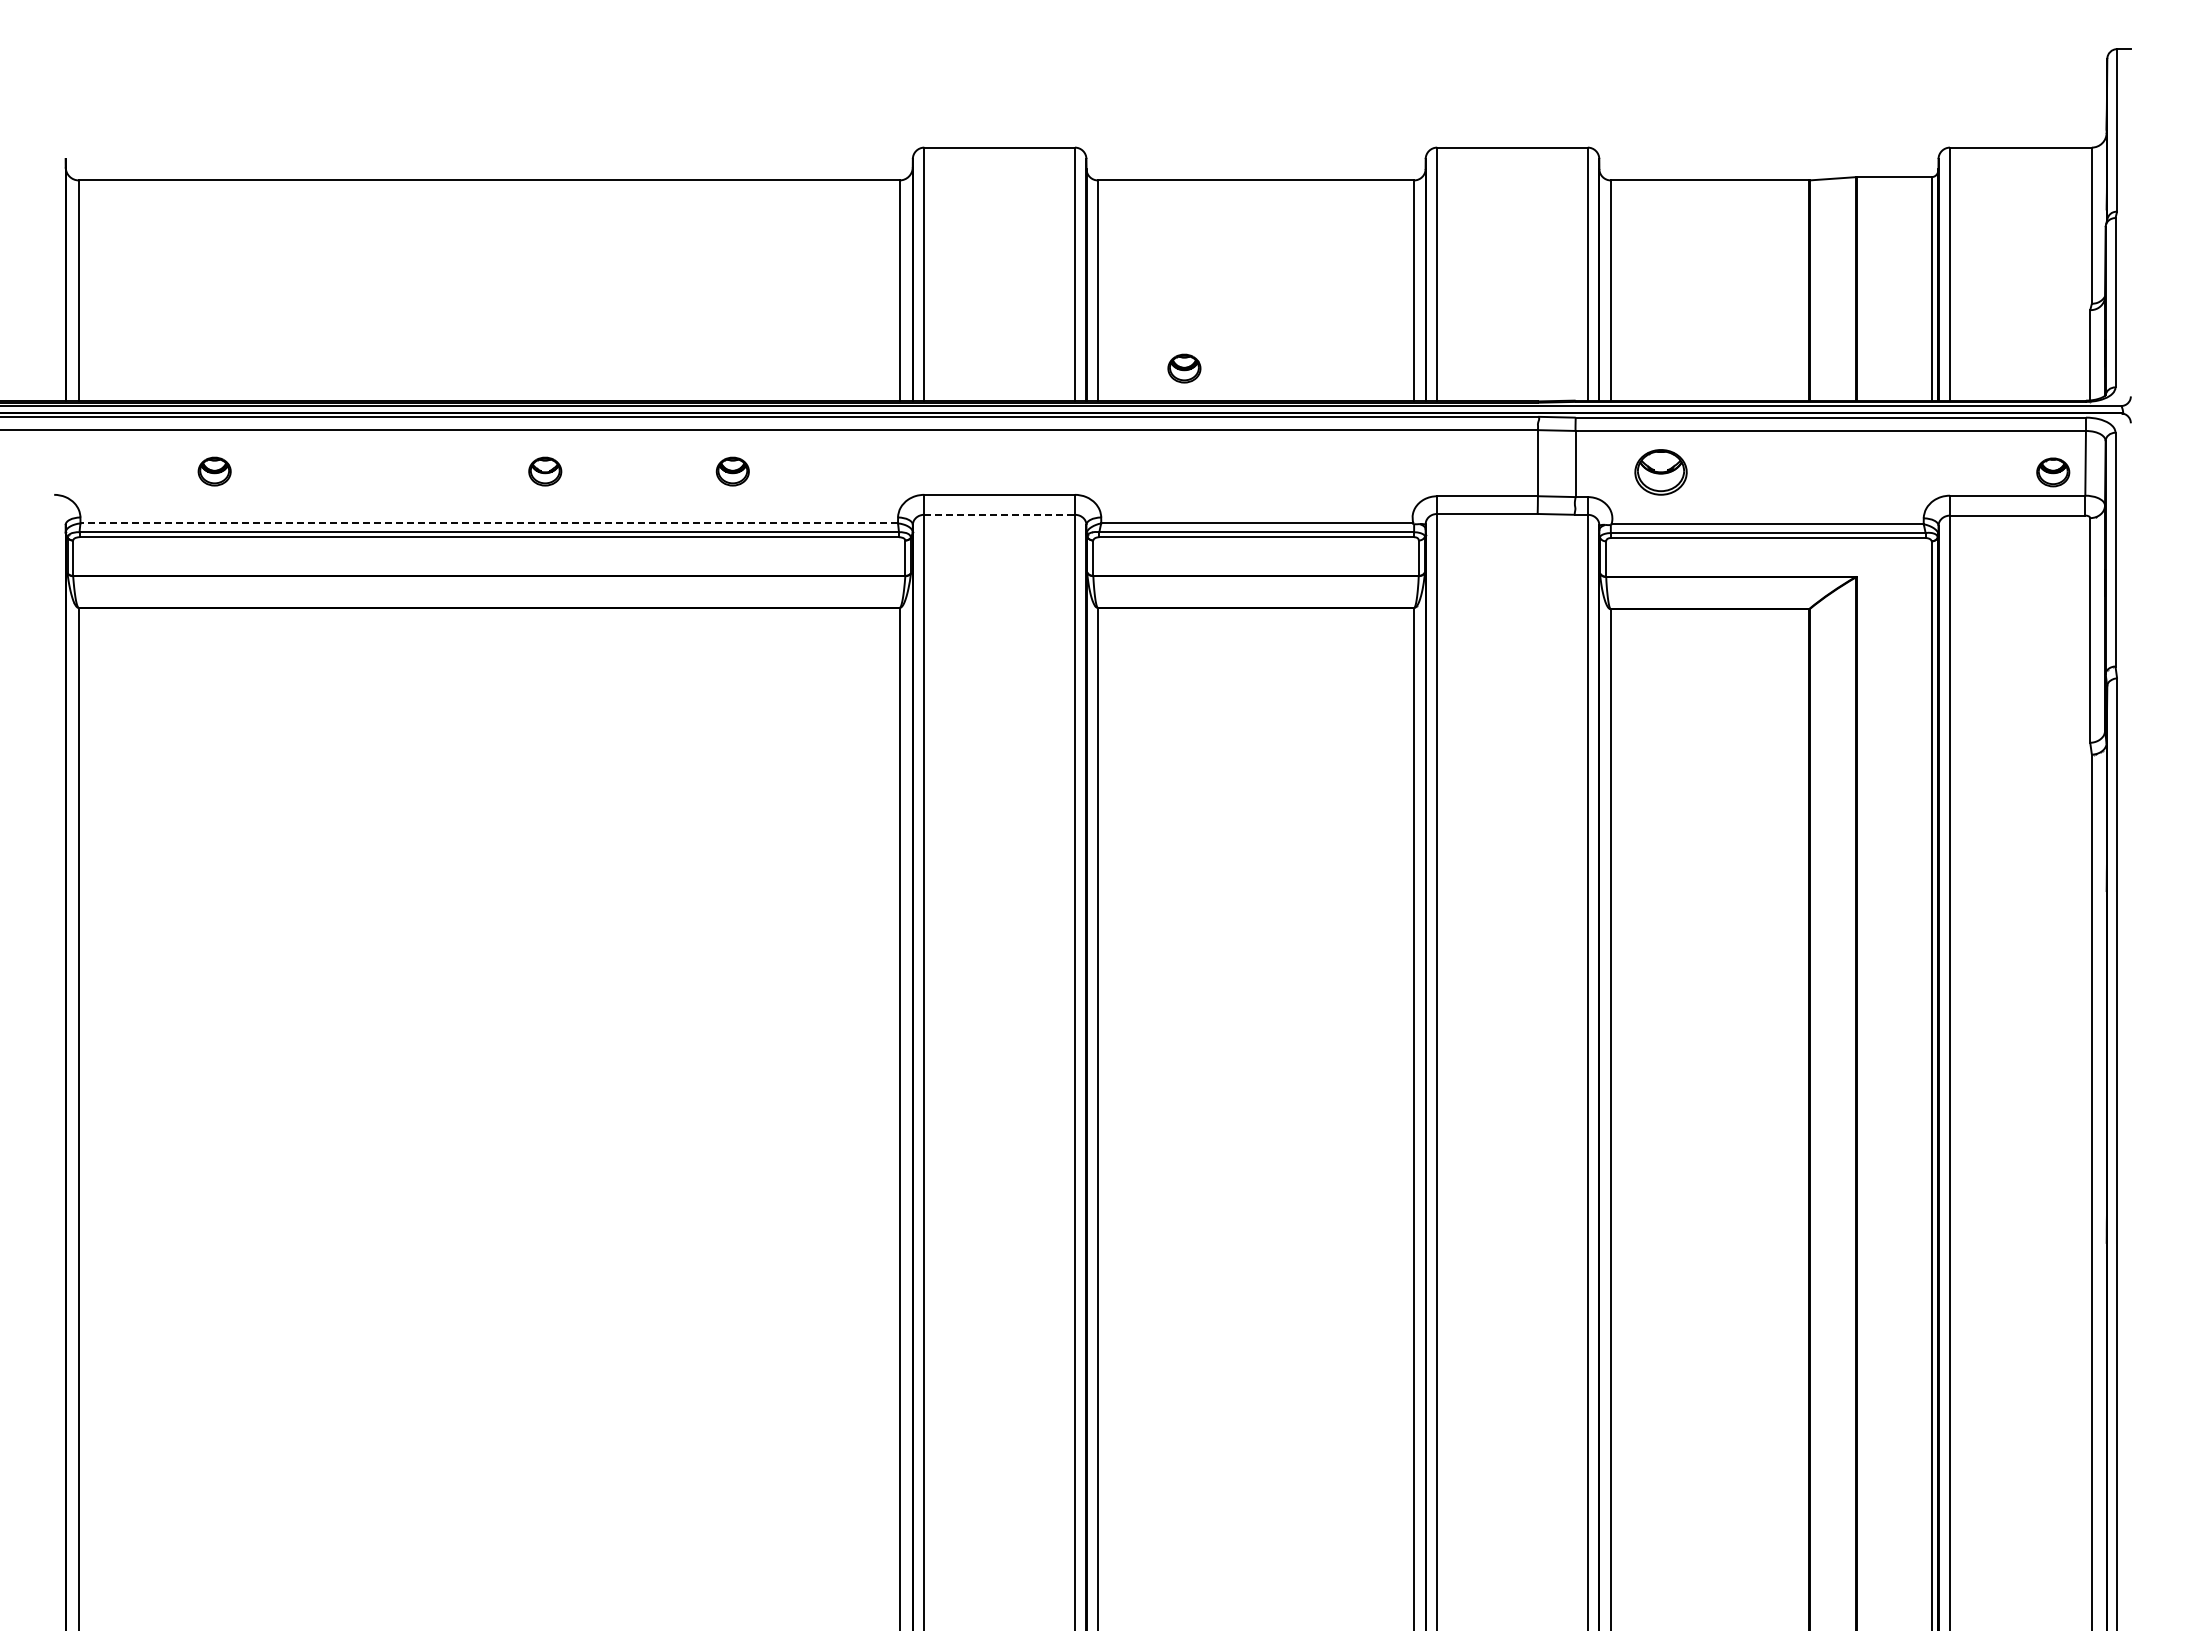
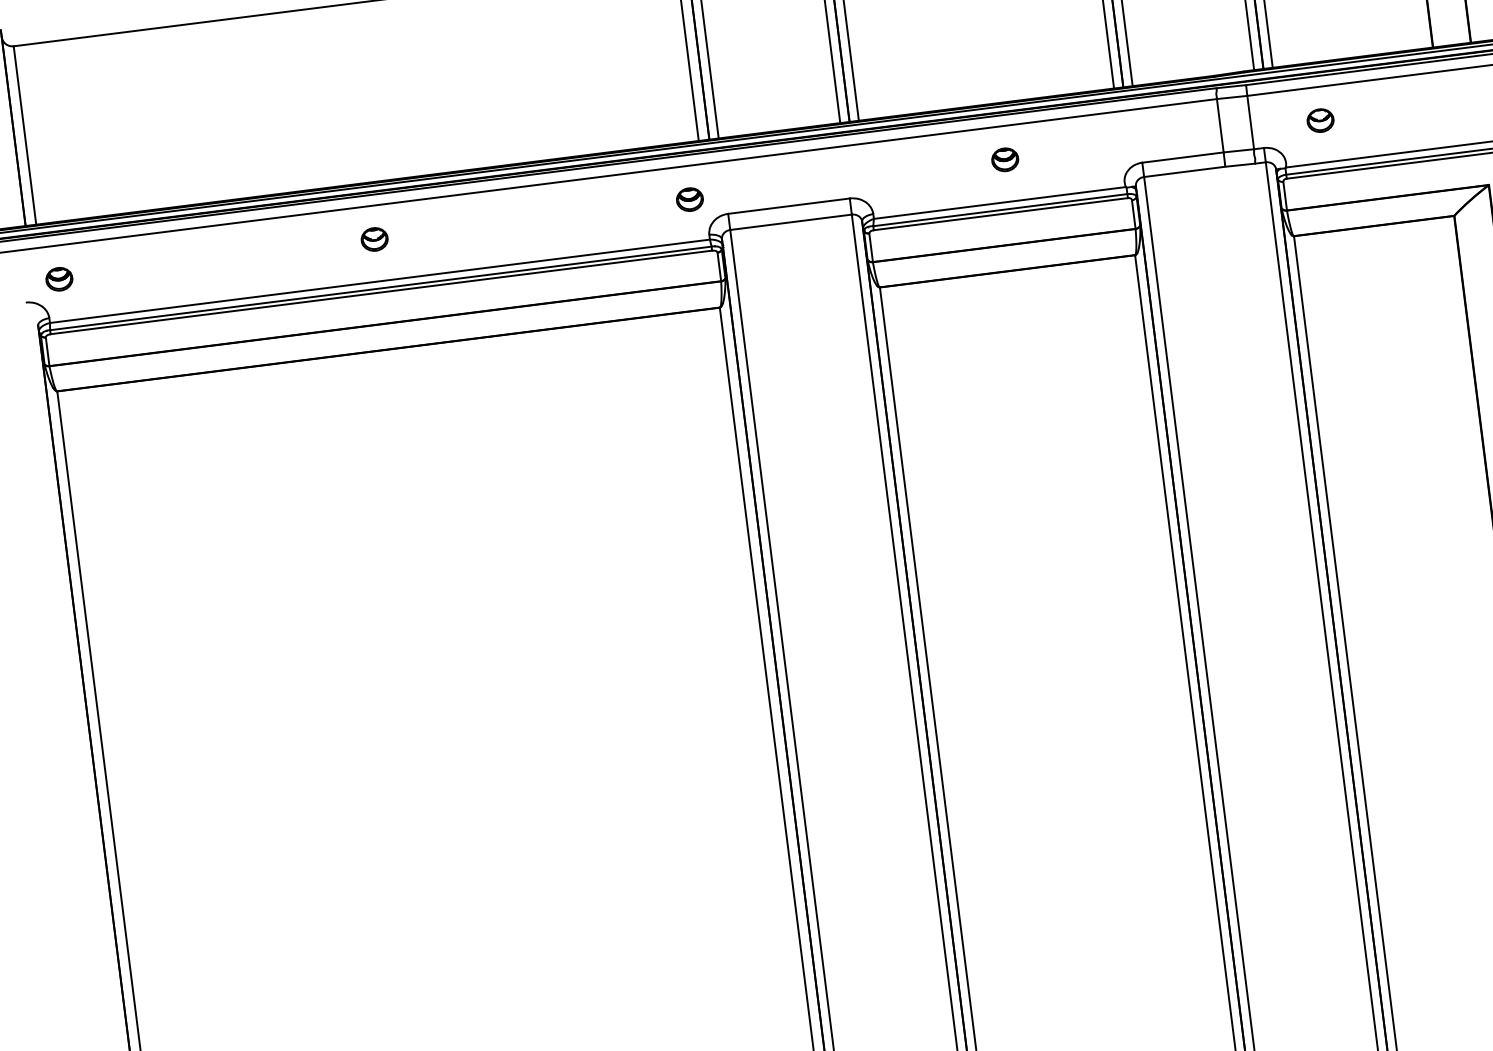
part: (1184, 368) -> (1005, 159), moved
part: (214, 471) -> (59, 279), moved
part: (545, 471) -> (374, 239), moved
part: (732, 471) -> (689, 199), moved
part: (1660, 472) -> (1320, 120), size x0.62
line: (1000, 514) -> (791, 221), dashed -> solid
line: (489, 523) -> (380, 281), dashed -> solid

